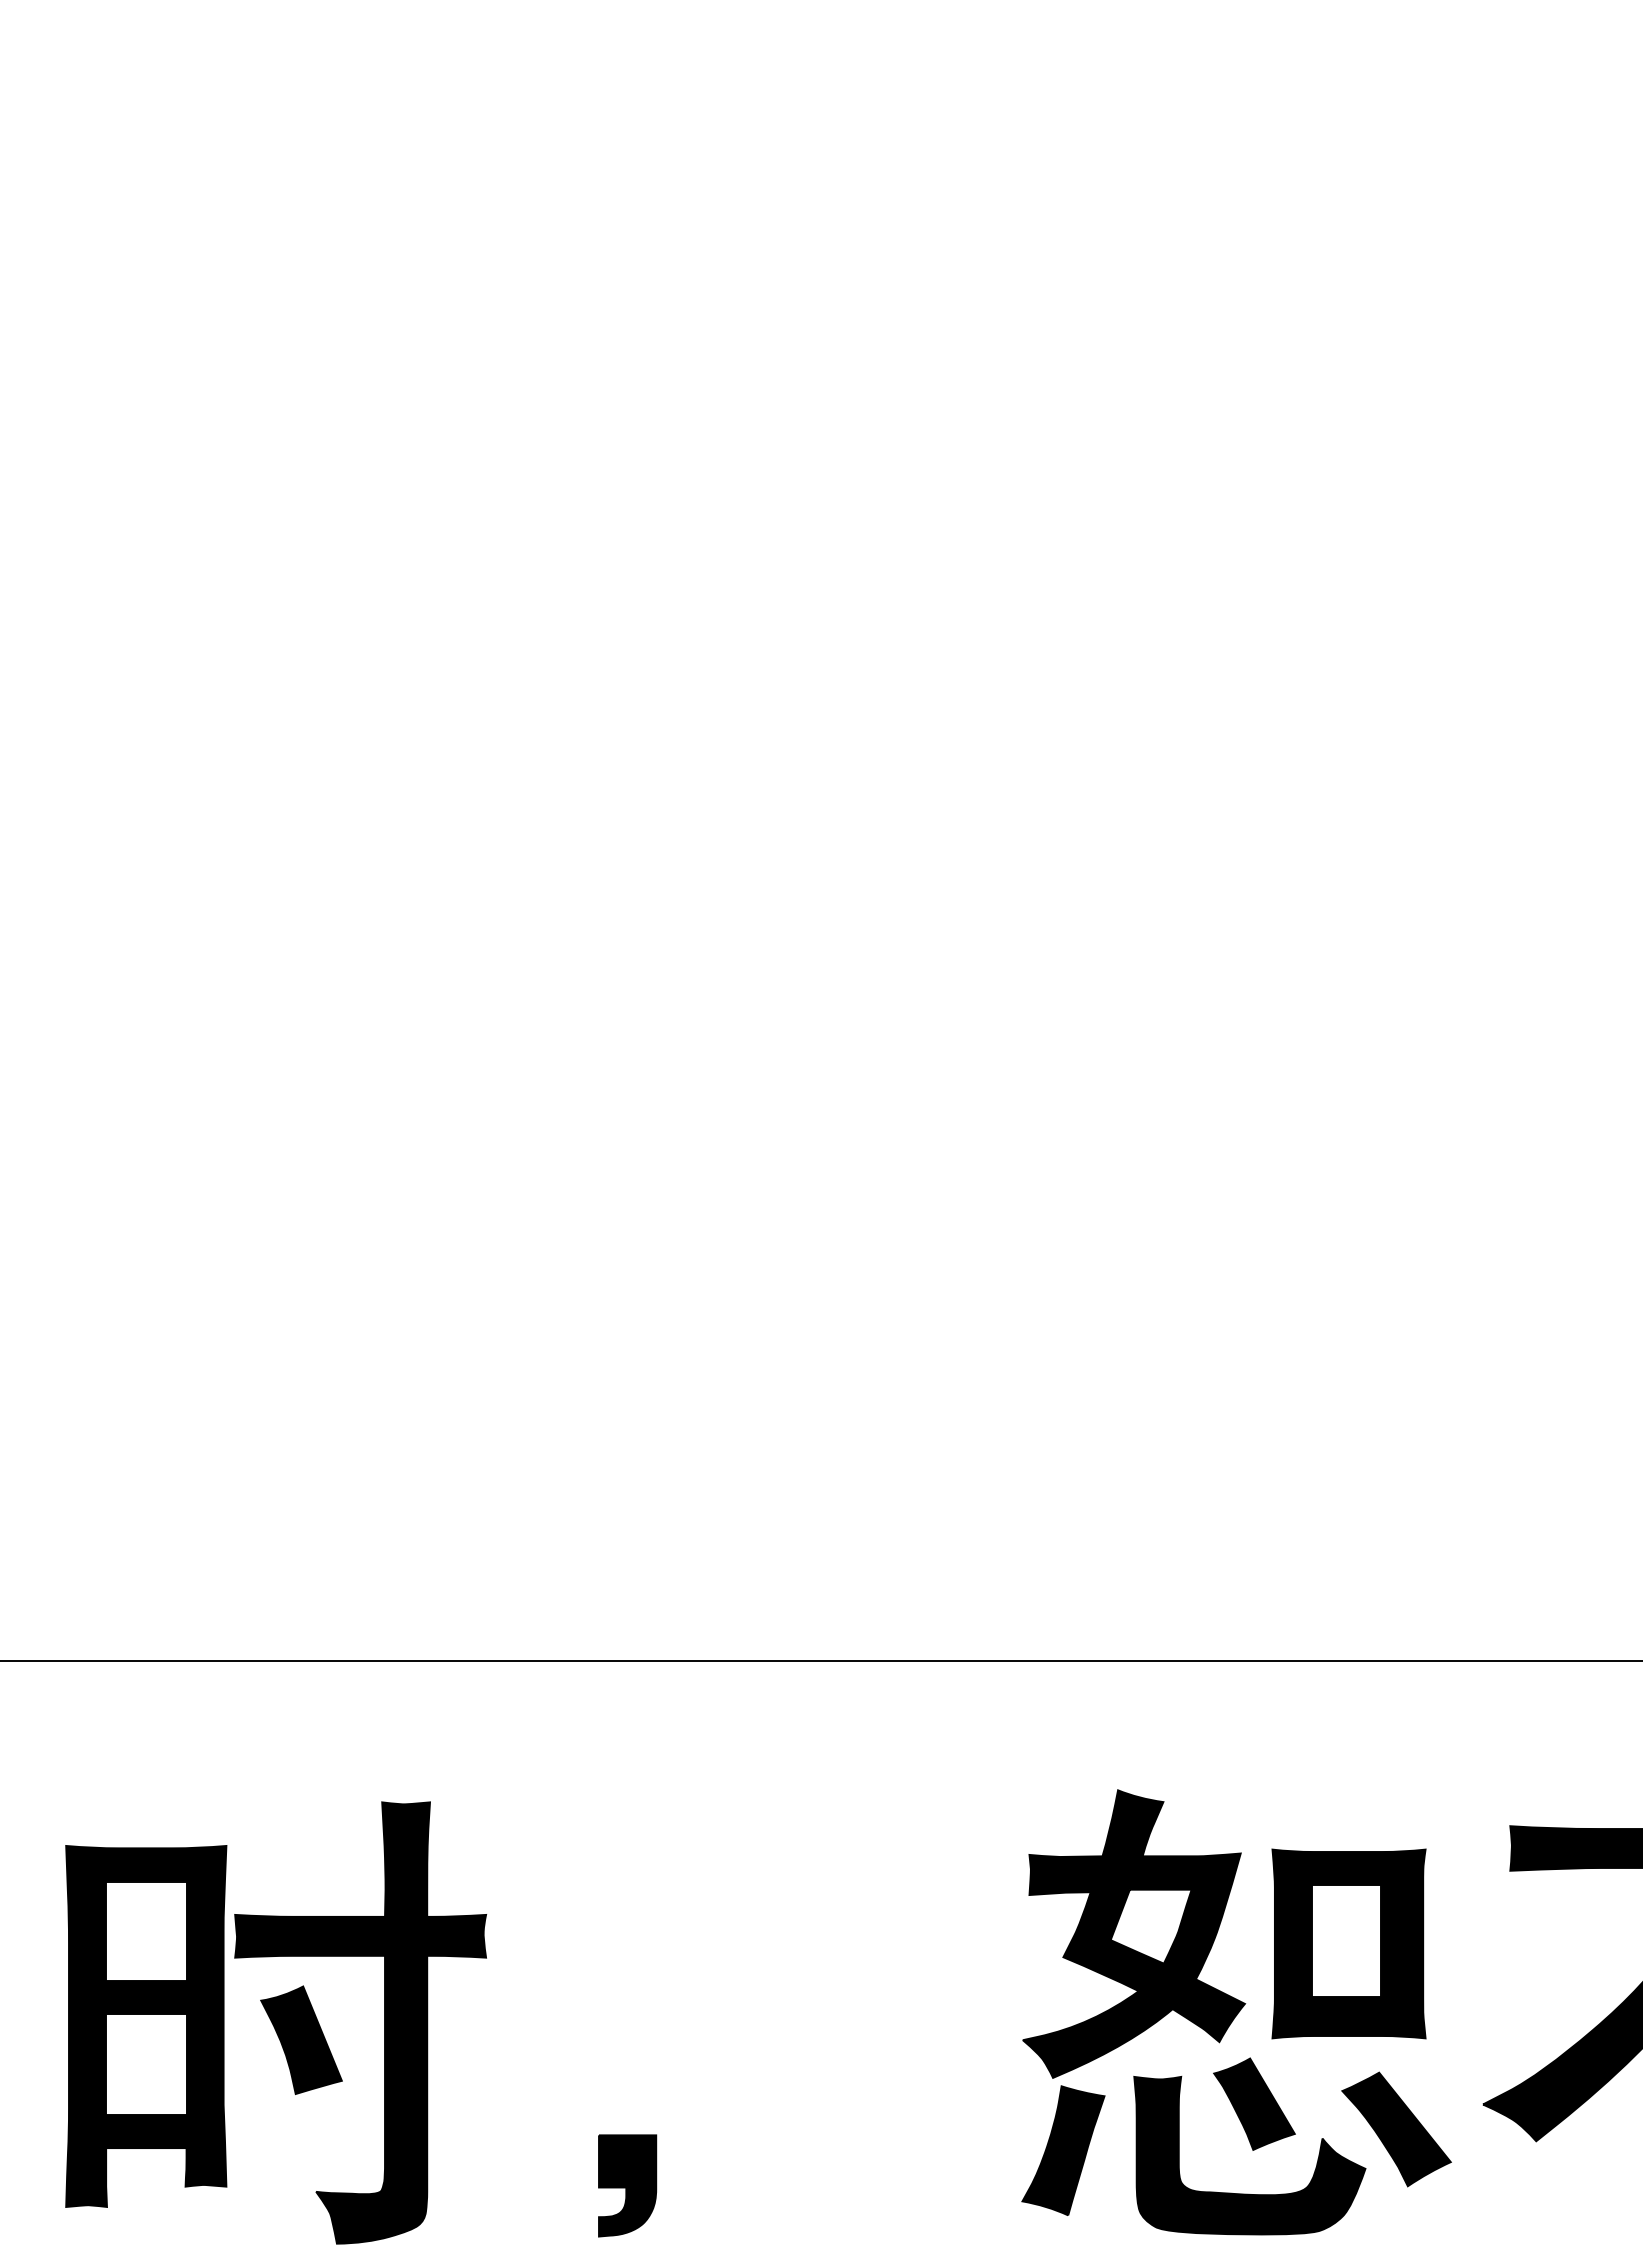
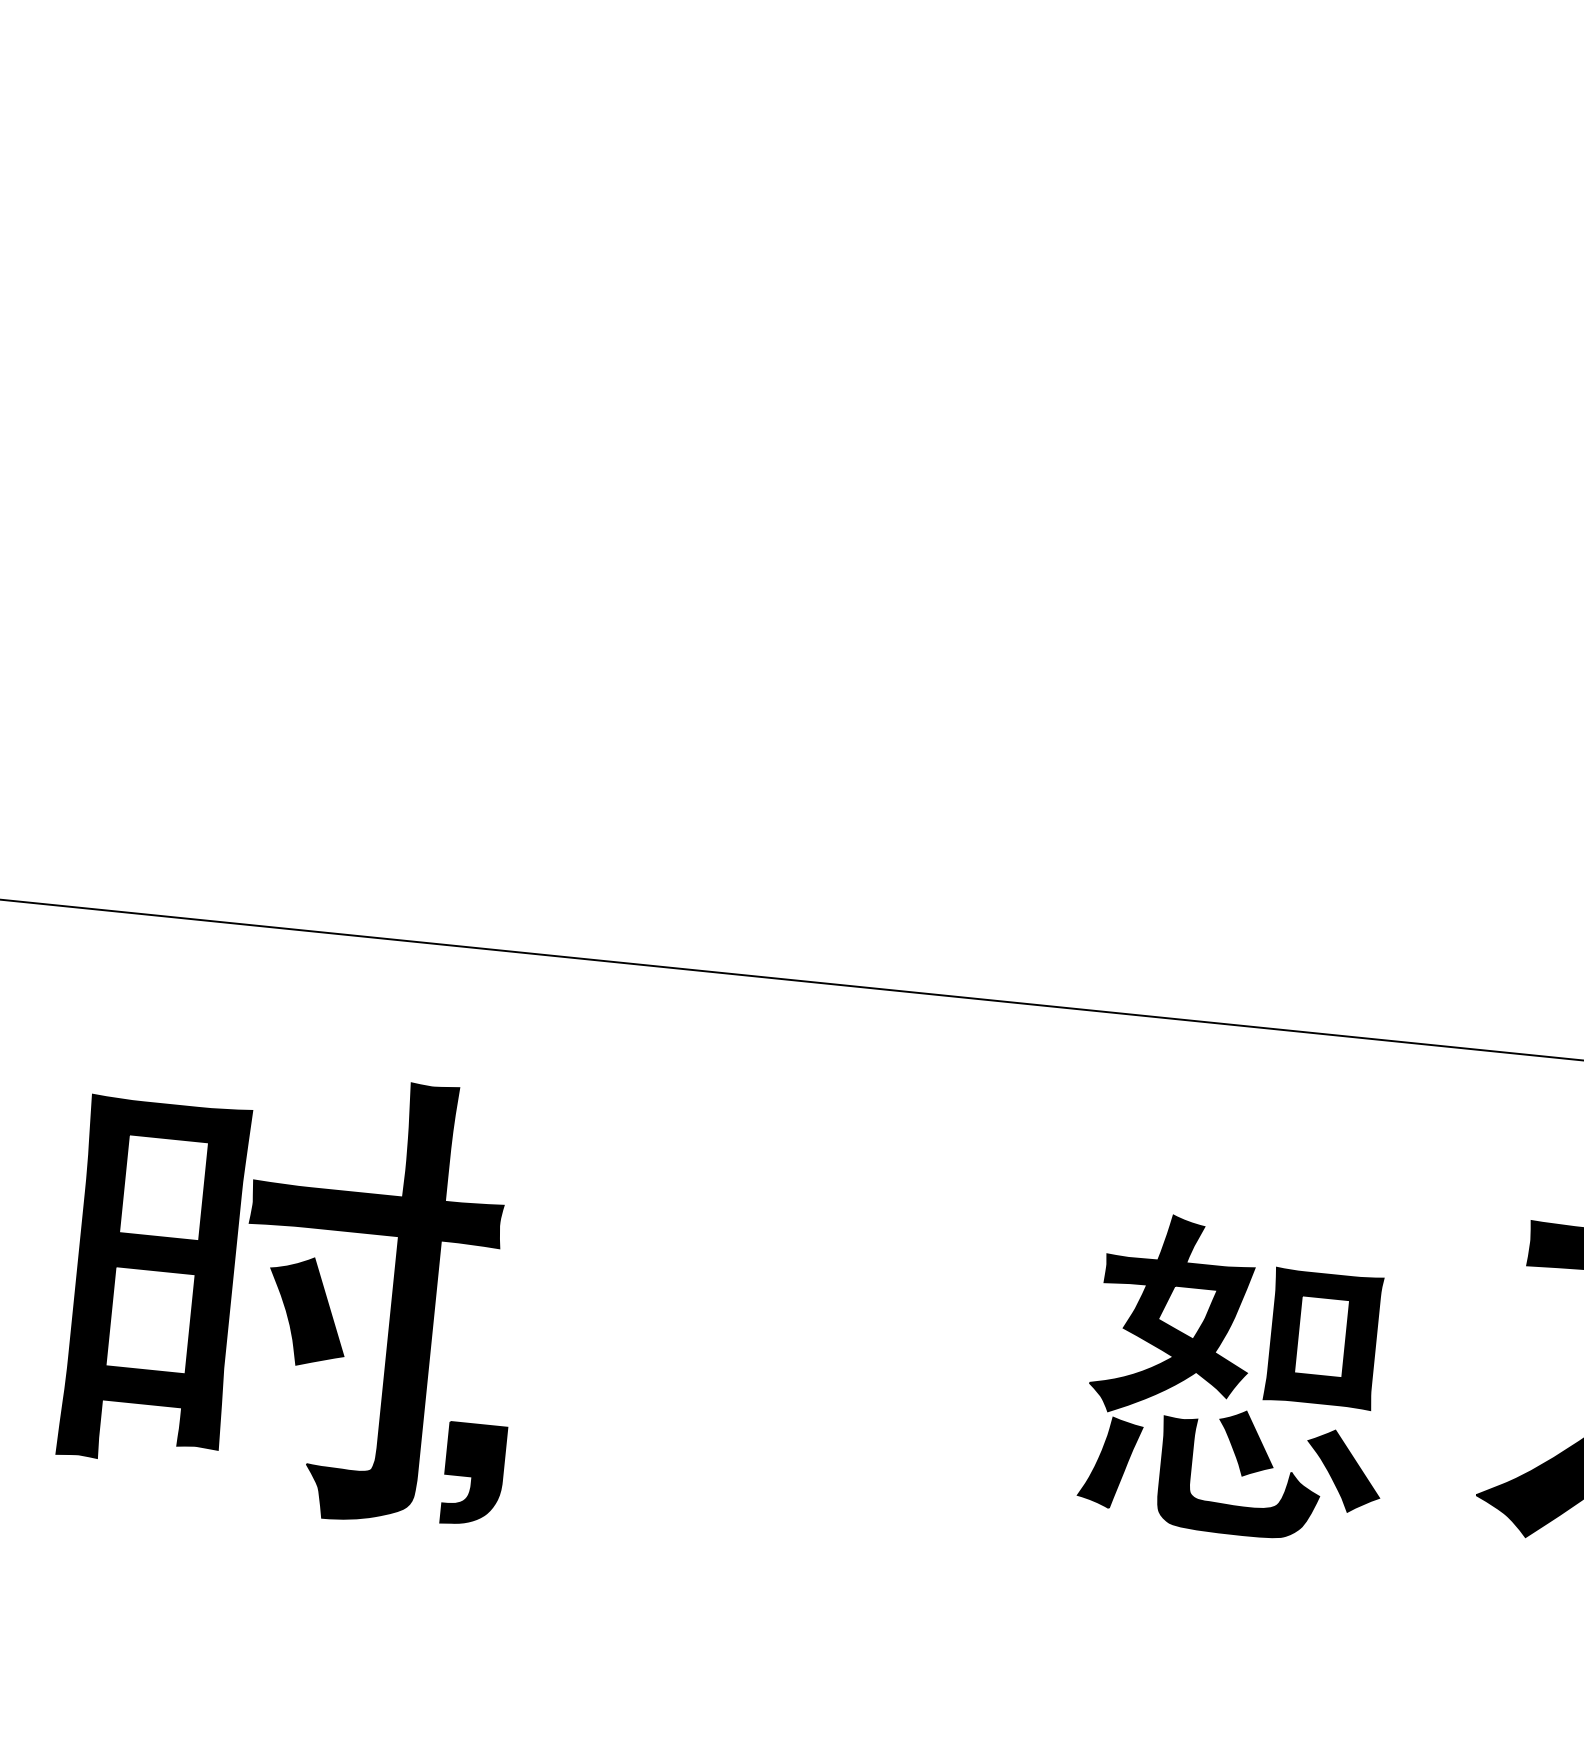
part: (1236, 2012) -> (1240, 1378), size x0.7
part: (627, 2185) -> (473, 1474), moved

